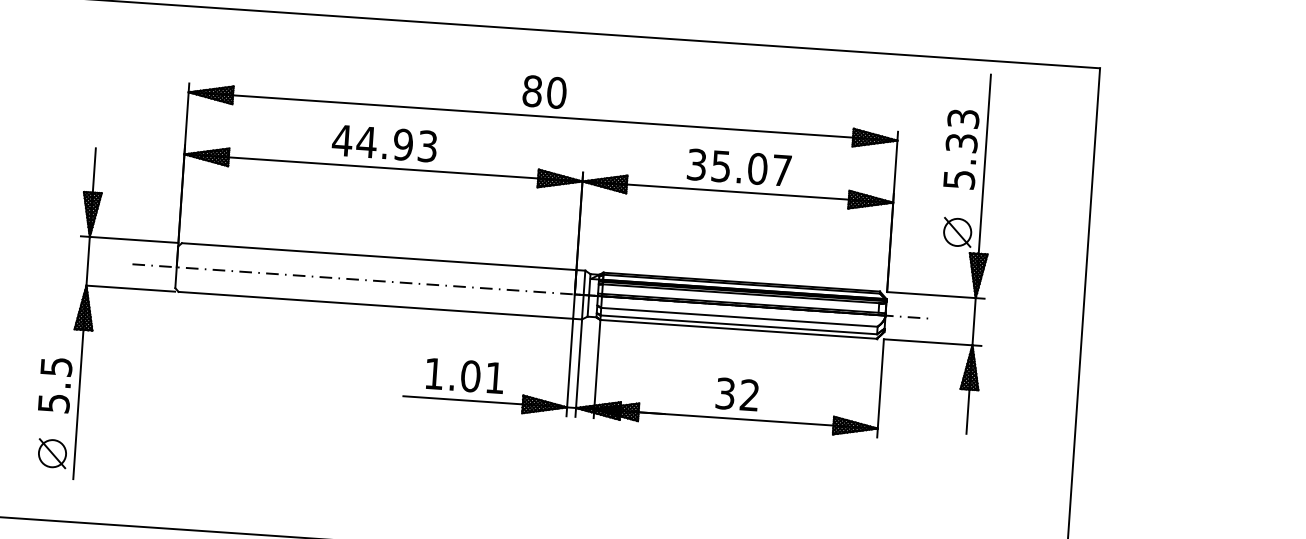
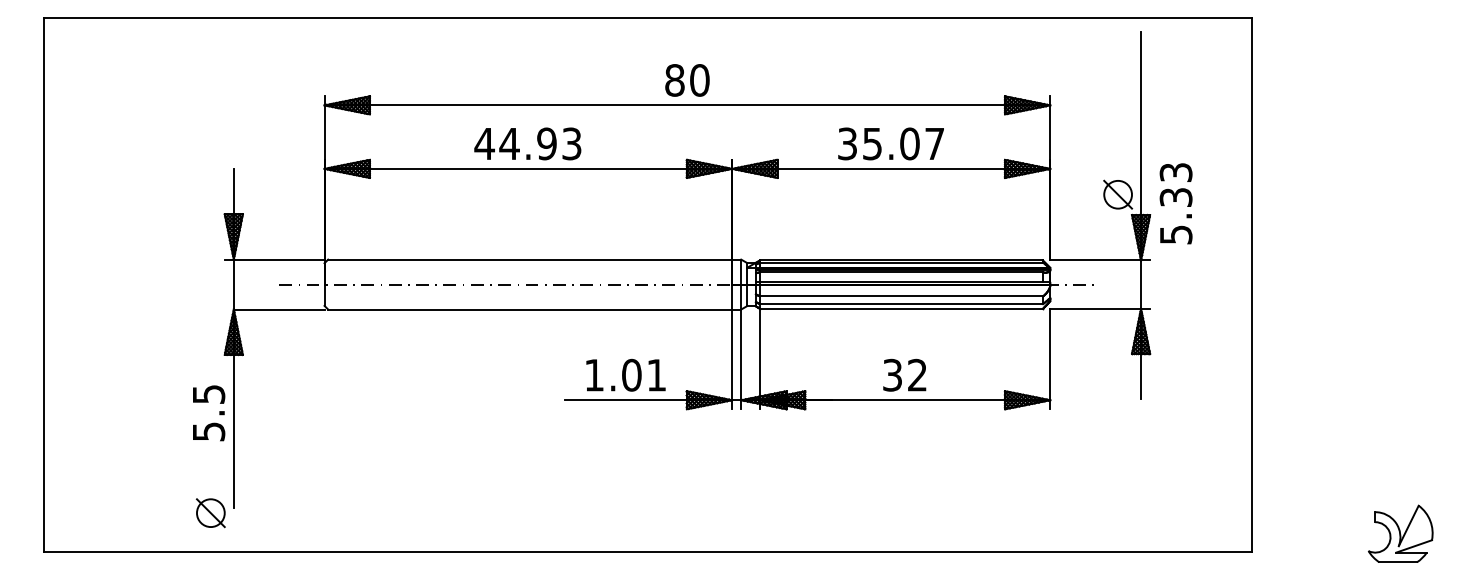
text: (960, 149) -> (1175, 203), moved
part: (52, 453) -> (210, 513), moved

